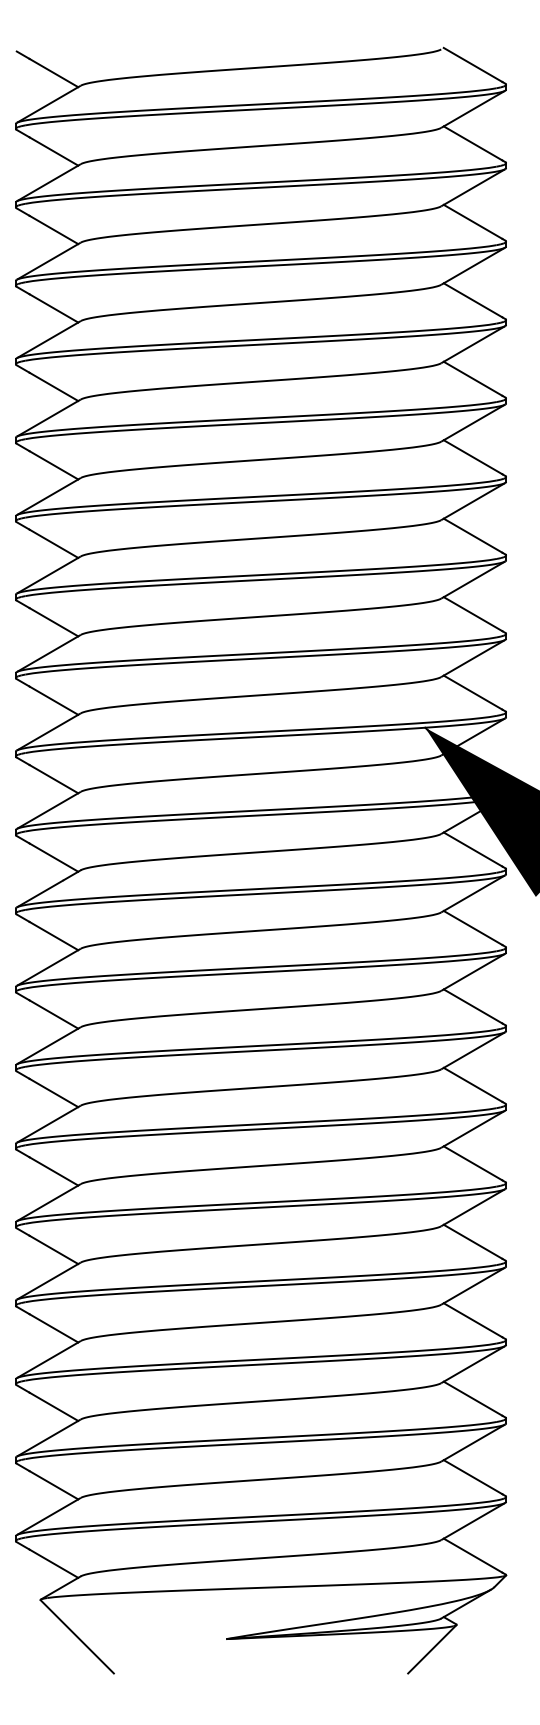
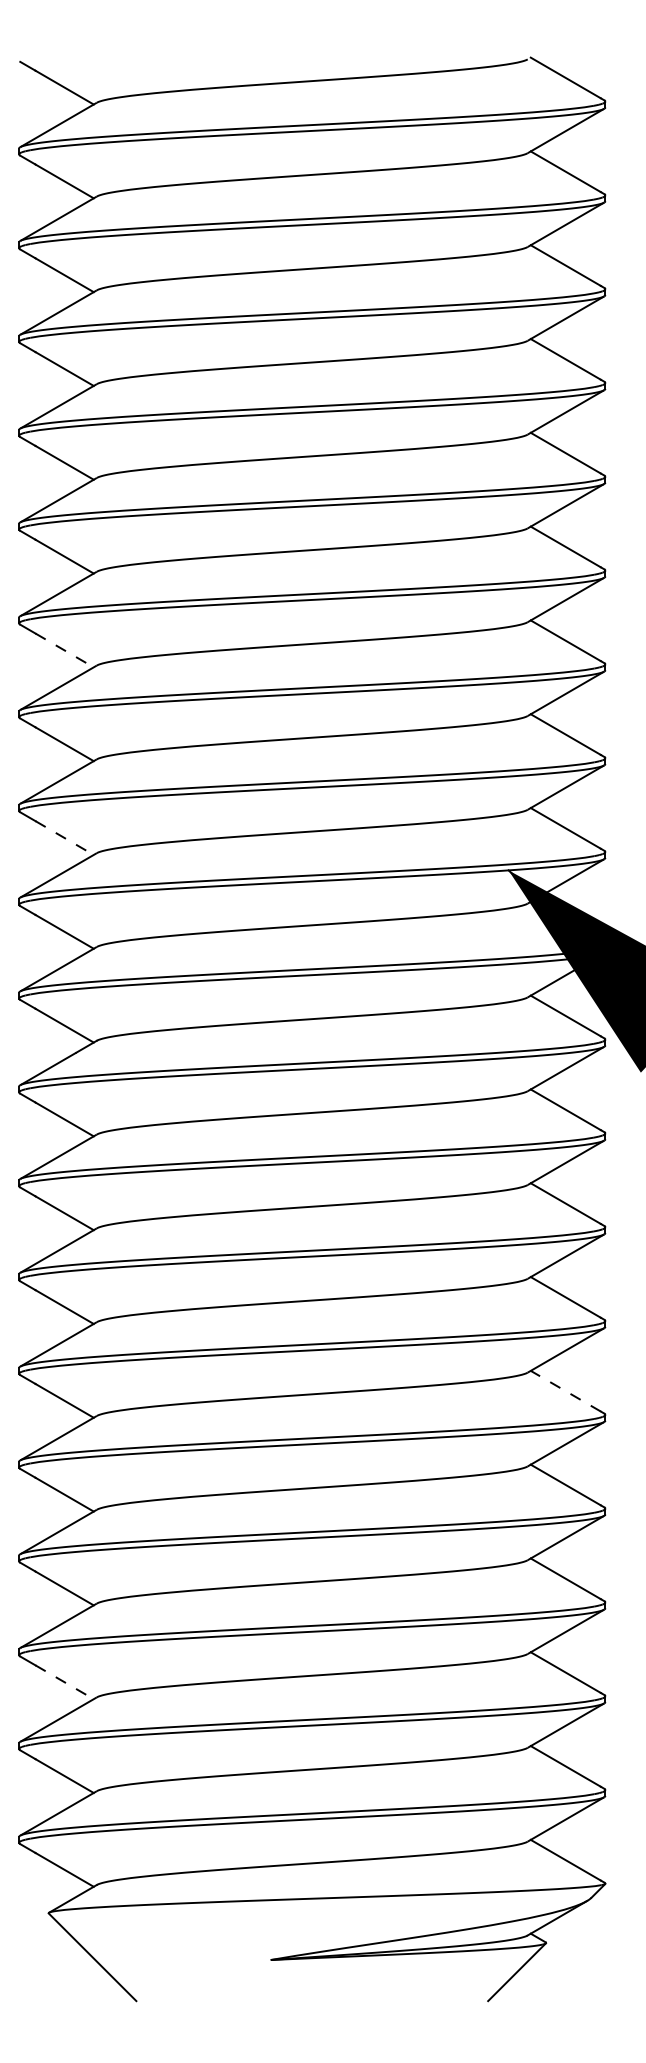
line: (53, 543) -> (64, 650), solid -> dashed
line: (53, 701) -> (64, 838), solid -> dashed
line: (472, 1163) -> (565, 1391), solid -> dashed
line: (53, 1406) -> (64, 1682), solid -> dashed

